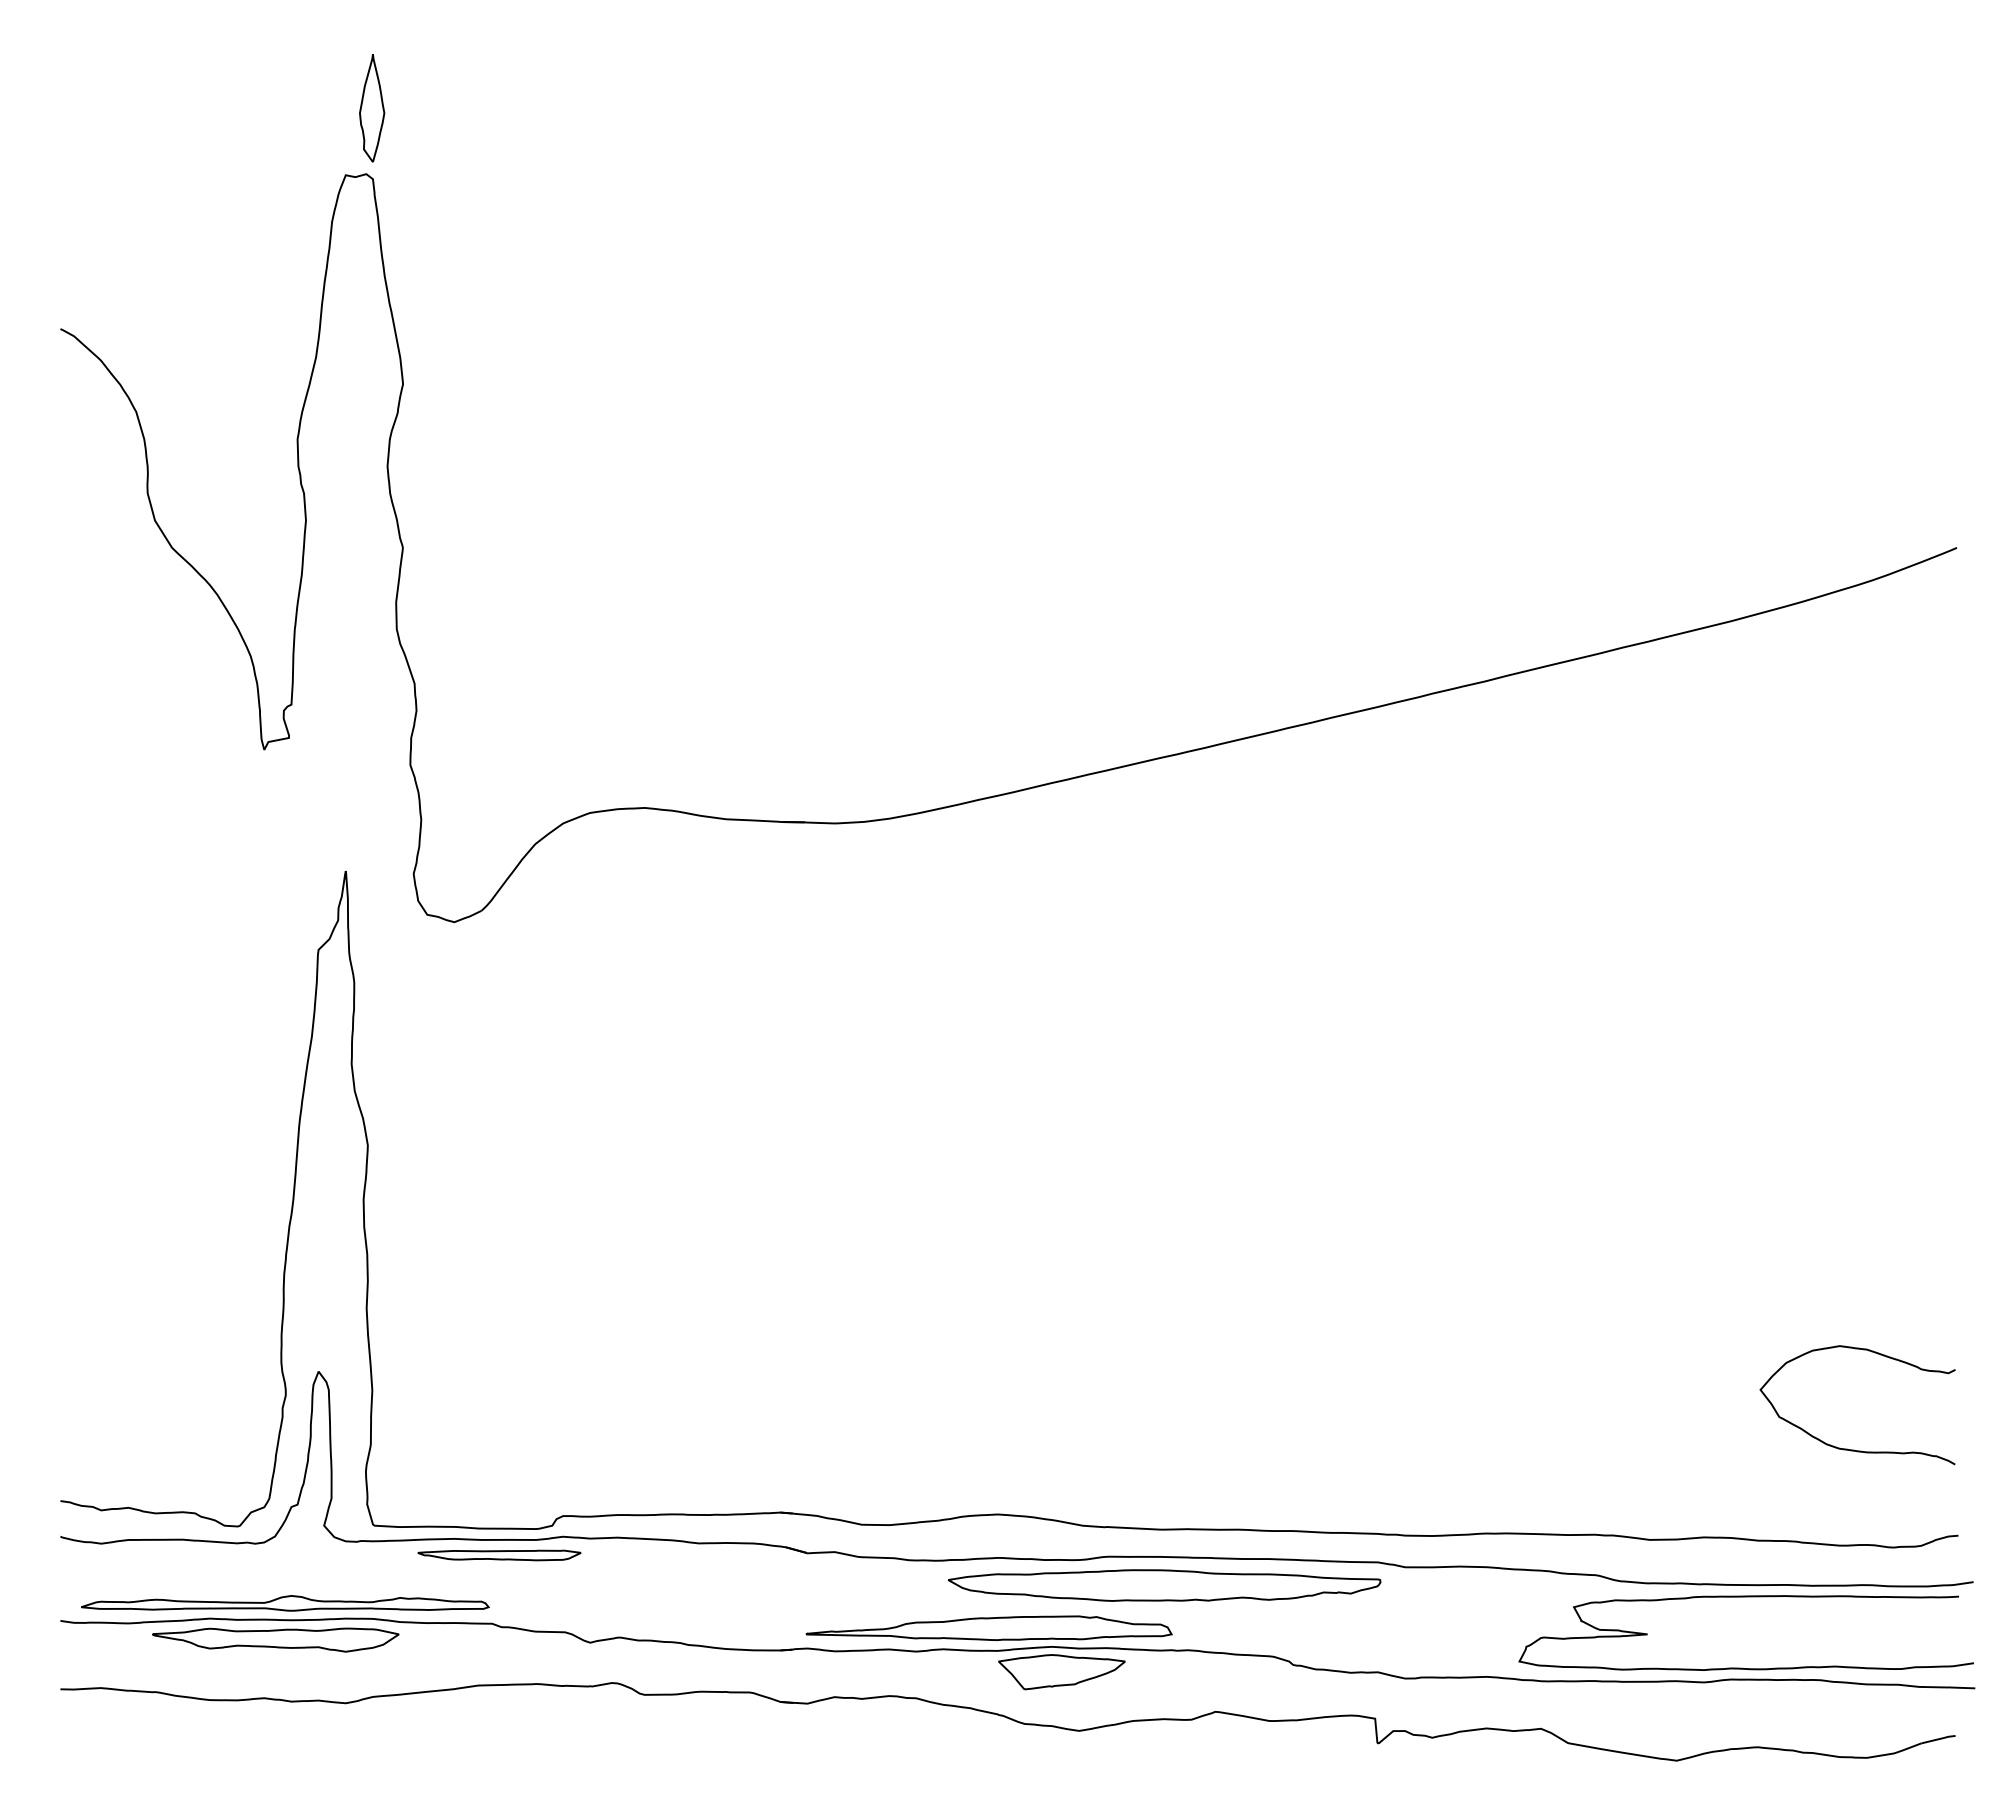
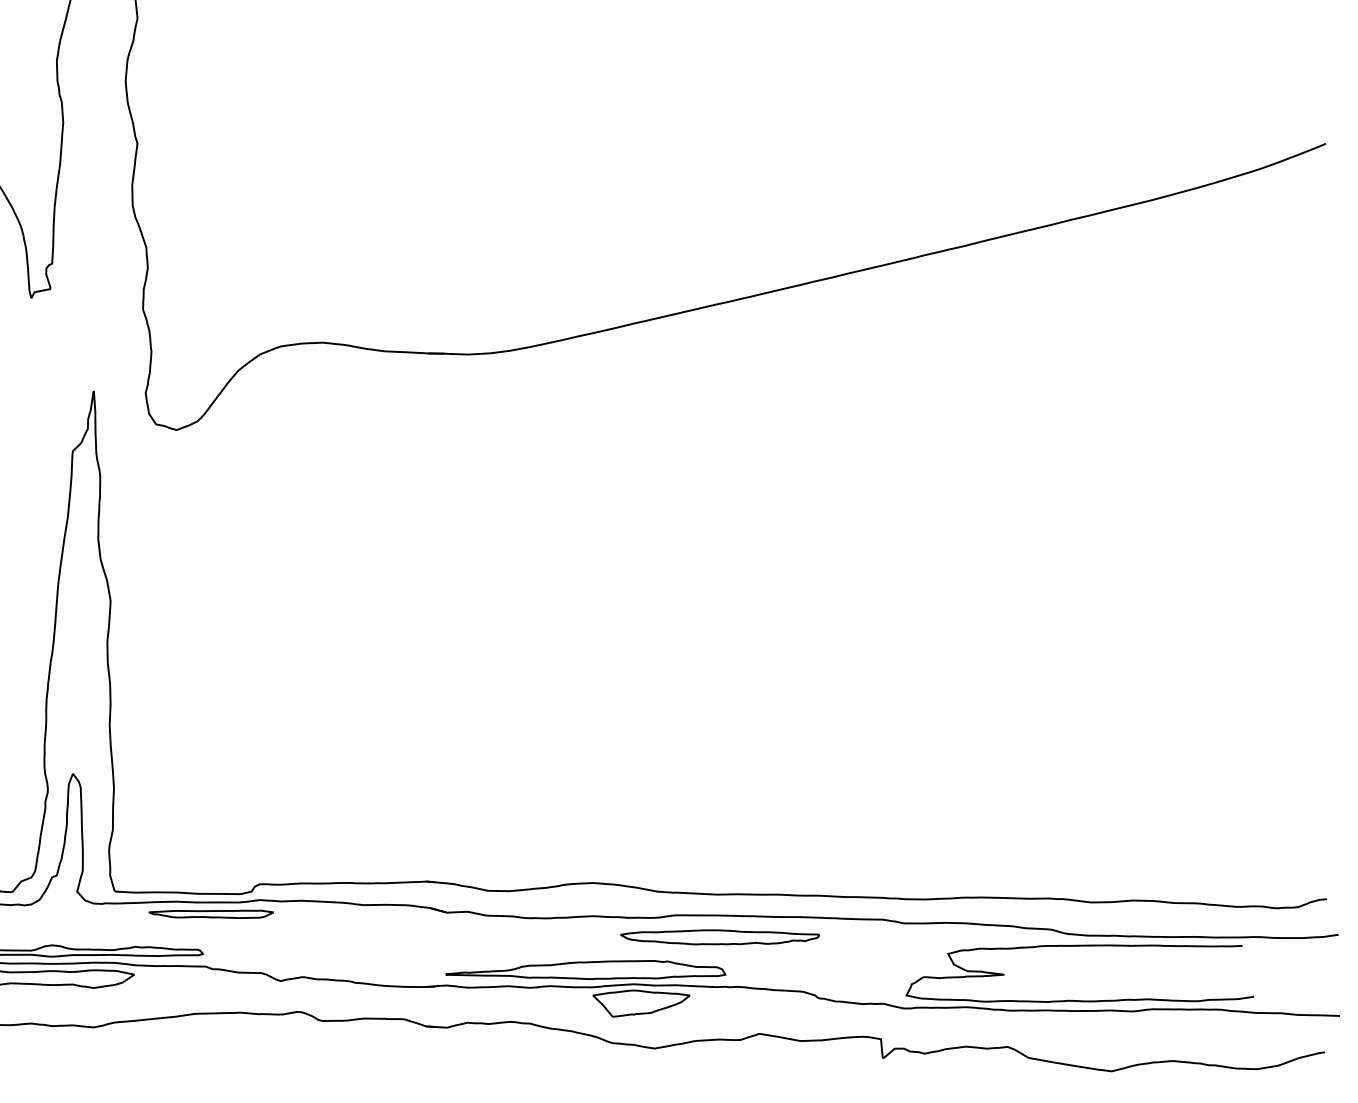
curve: (1854, 1449) -> (1247, 833), removed
part: (1164, 1585) -> (719, 937), size x0.6
curve: (1745, 1597) -> (1079, 946), moved

